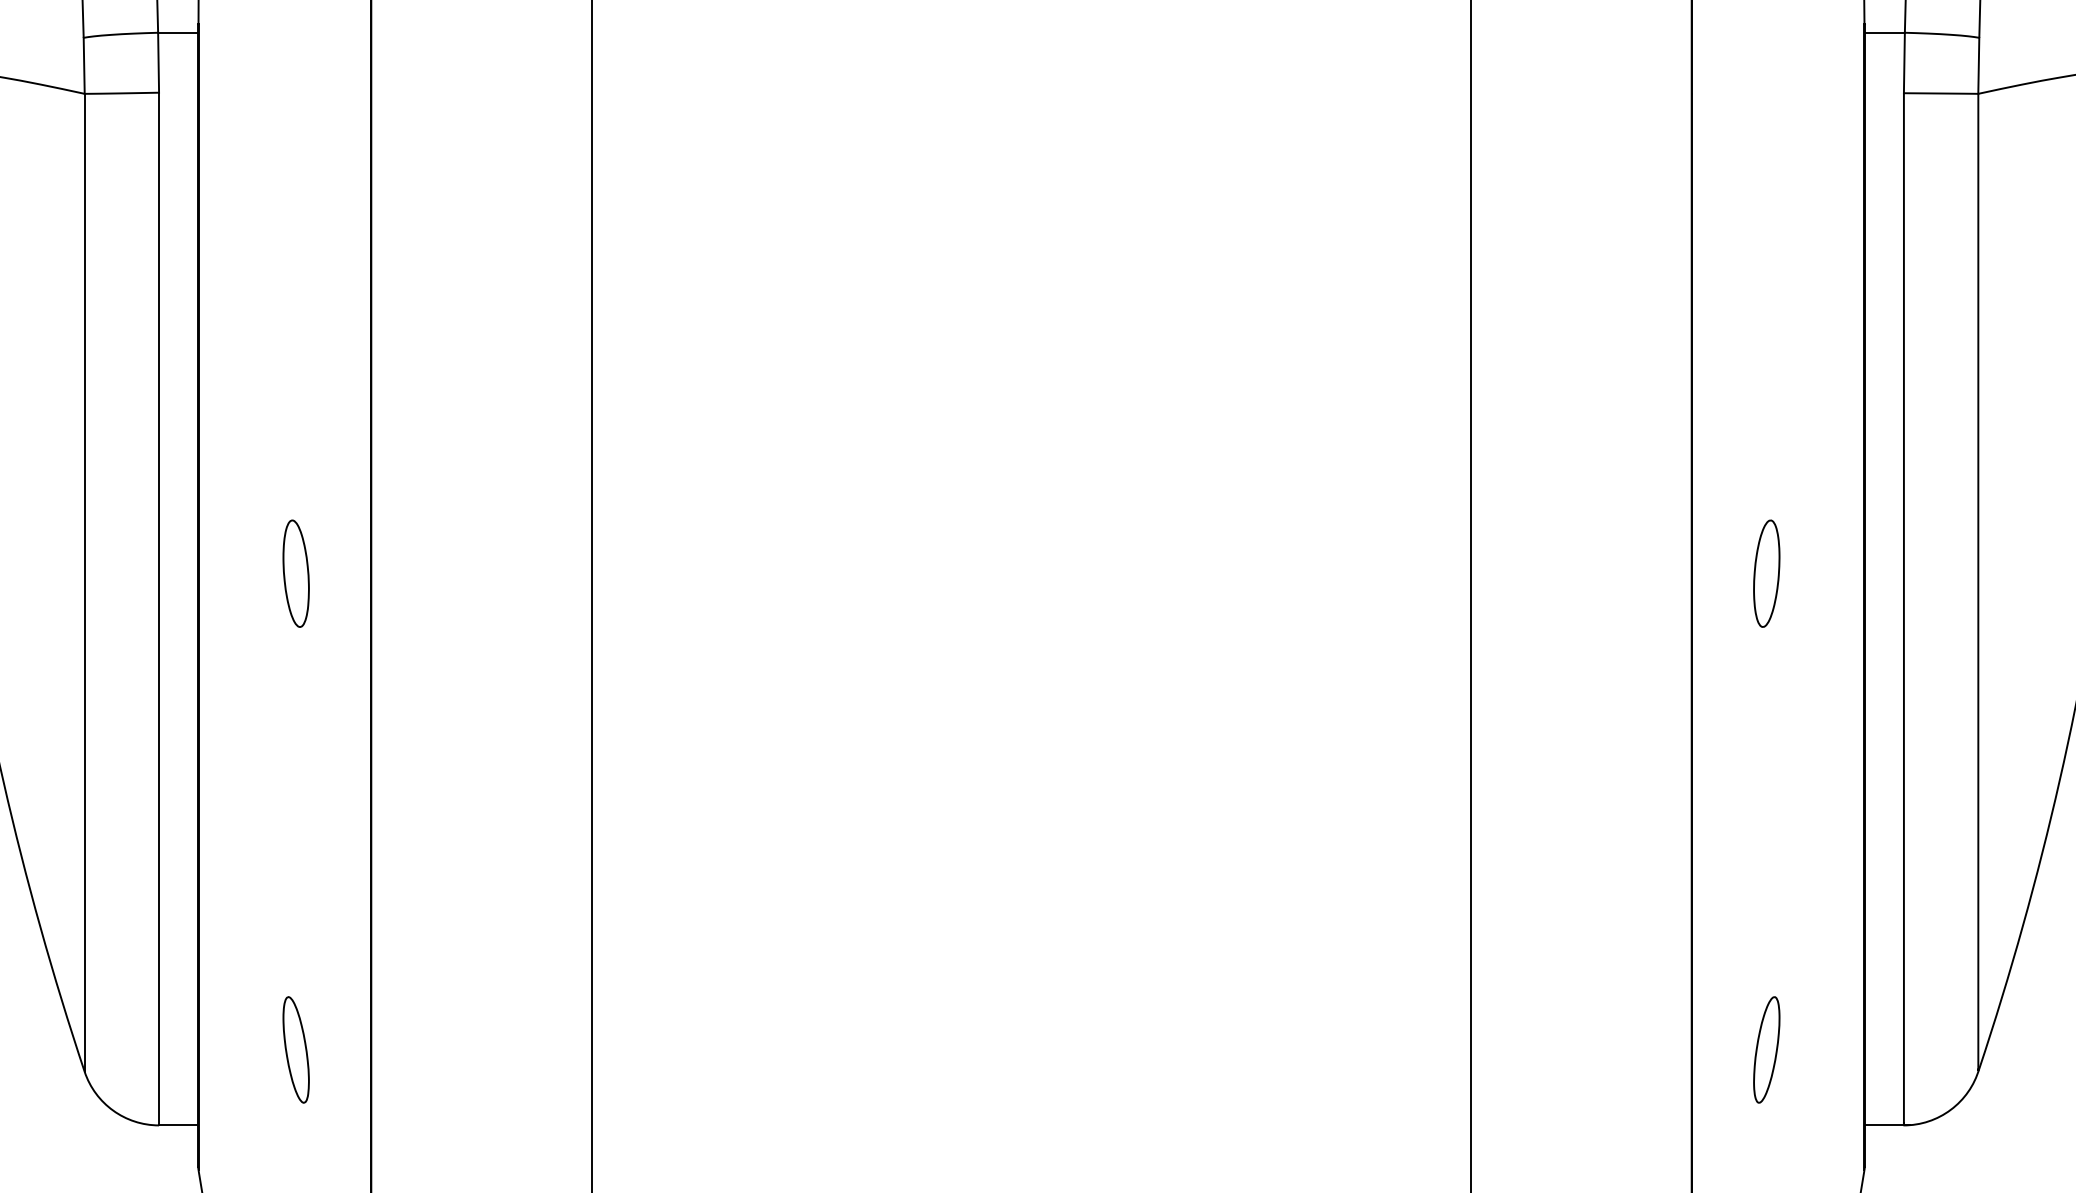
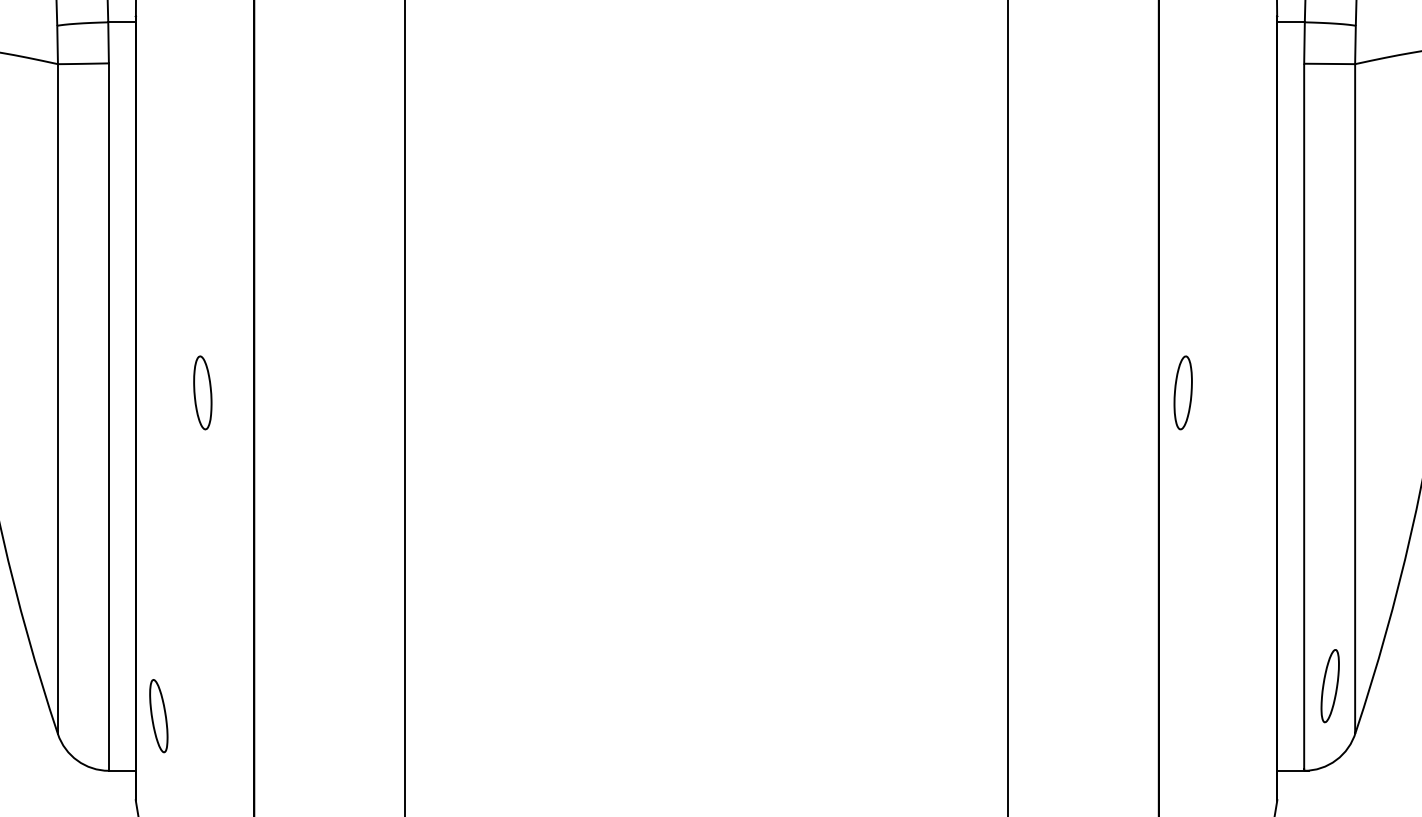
part: (1765, 573) -> (1182, 392), moved
part: (295, 1050) -> (158, 716), moved
part: (1765, 1050) -> (1329, 686), moved

